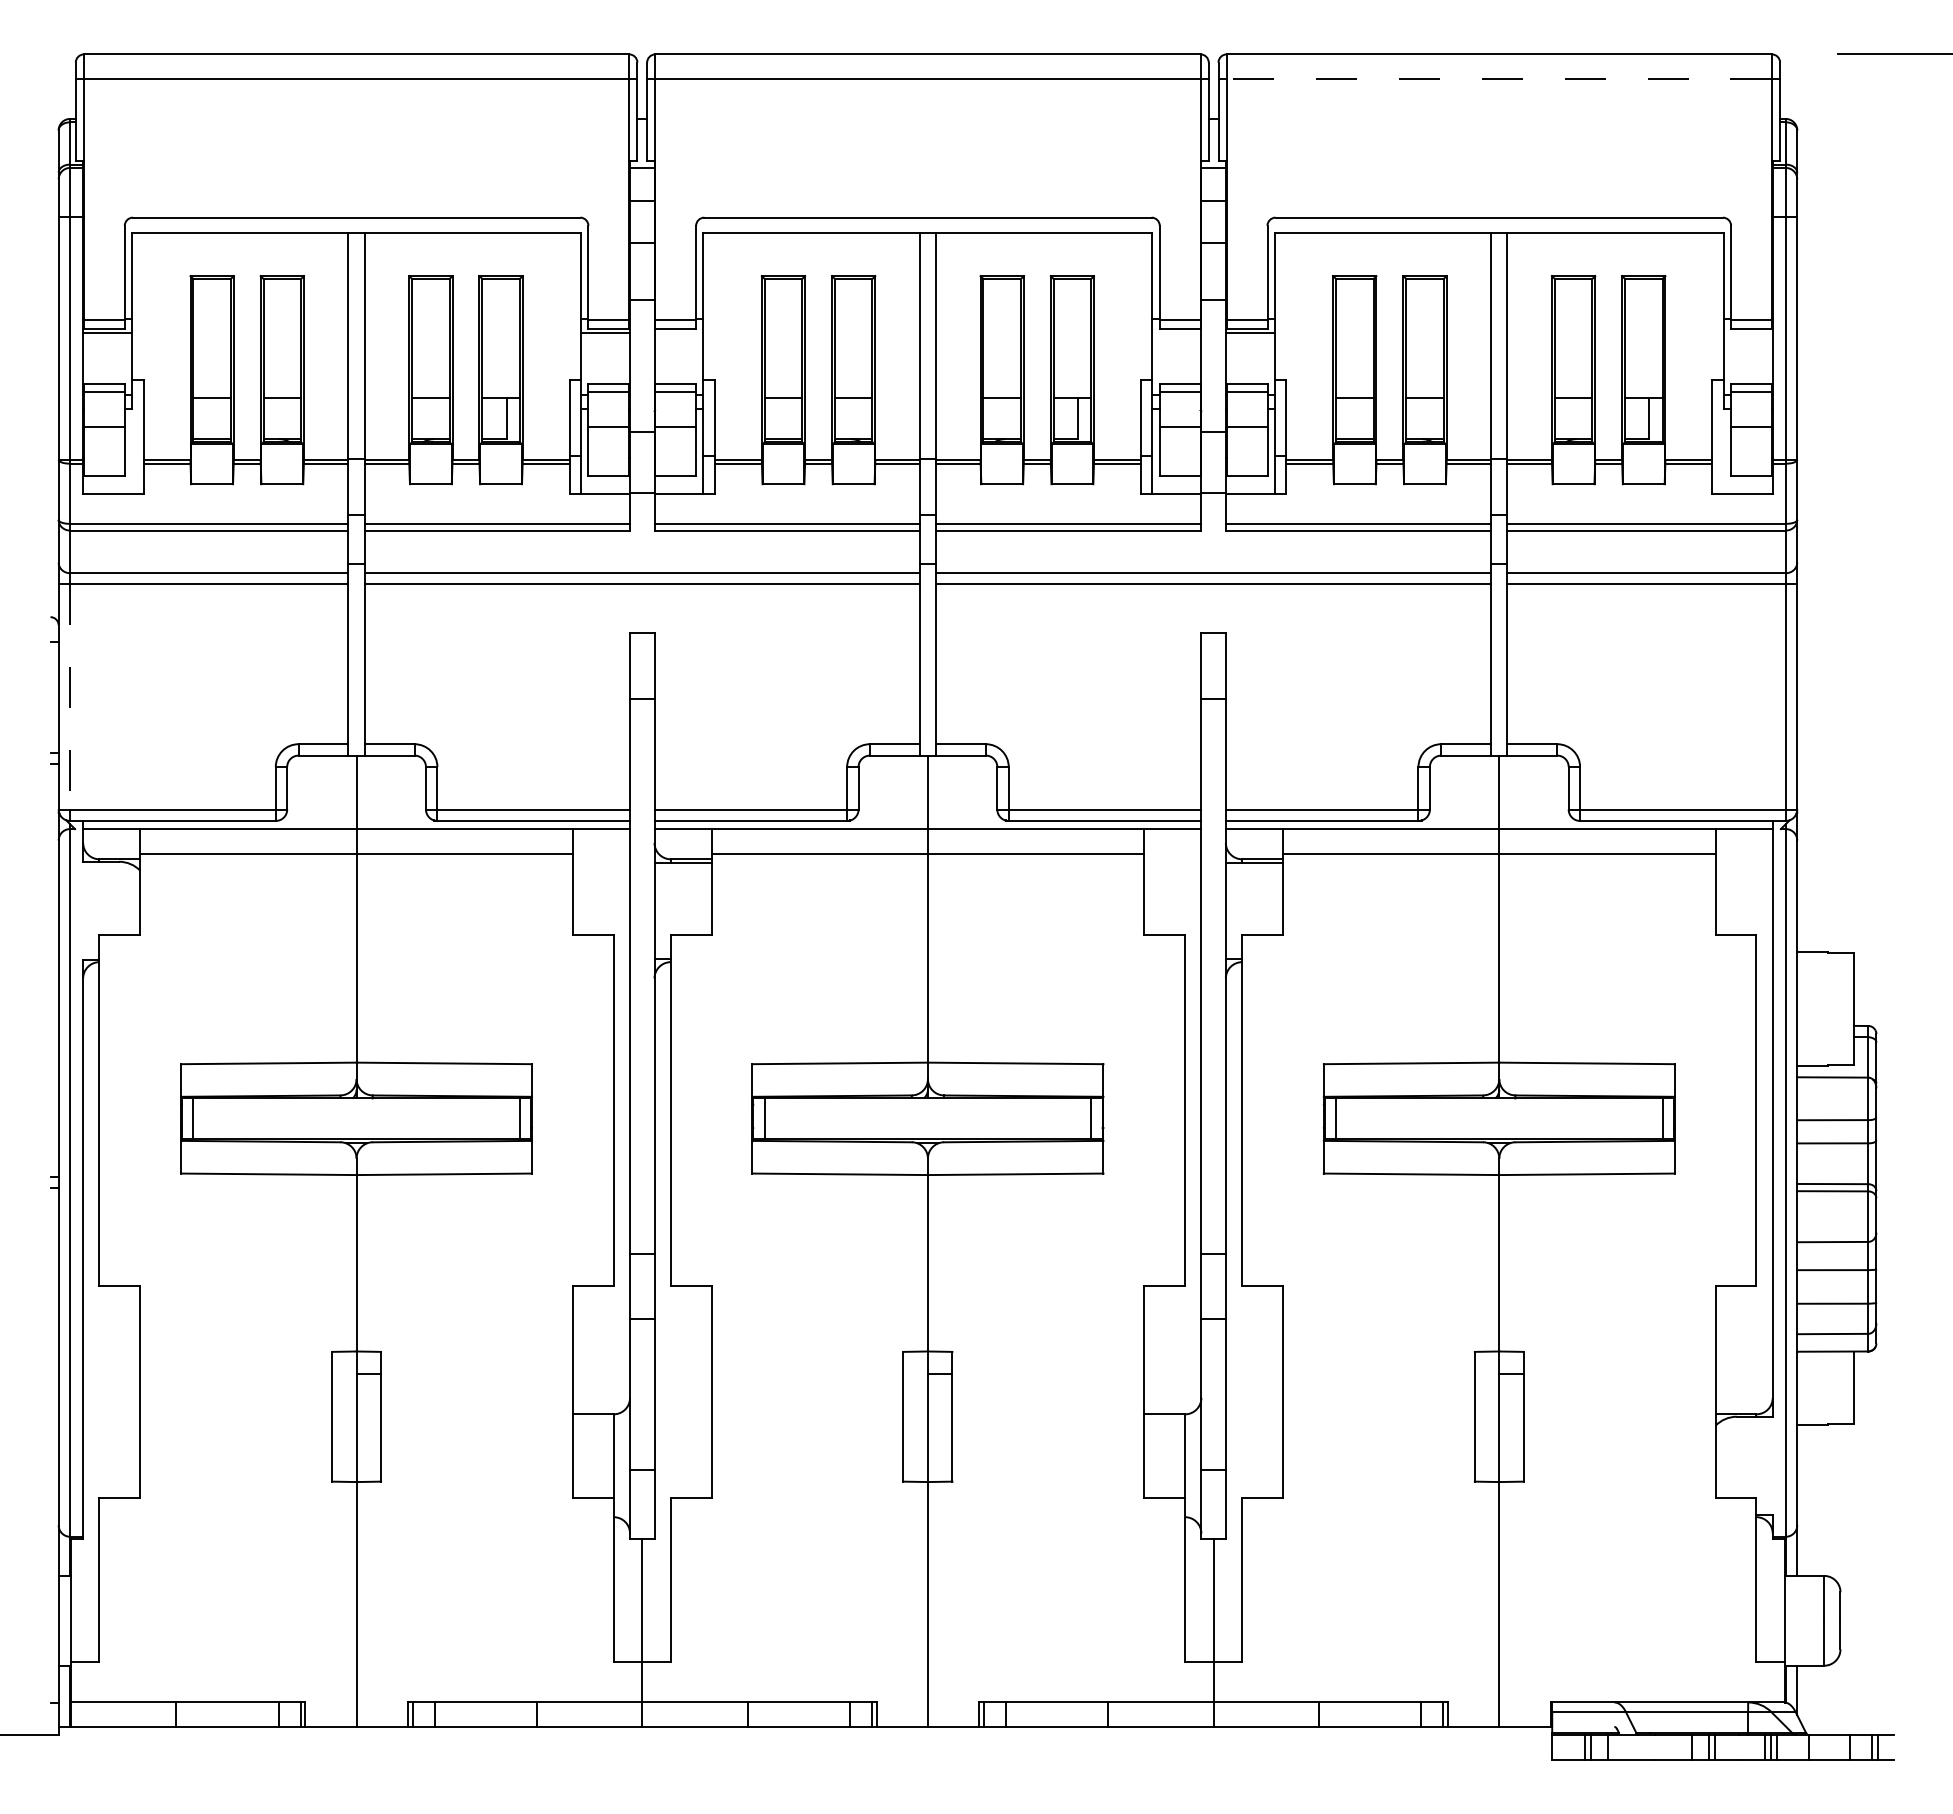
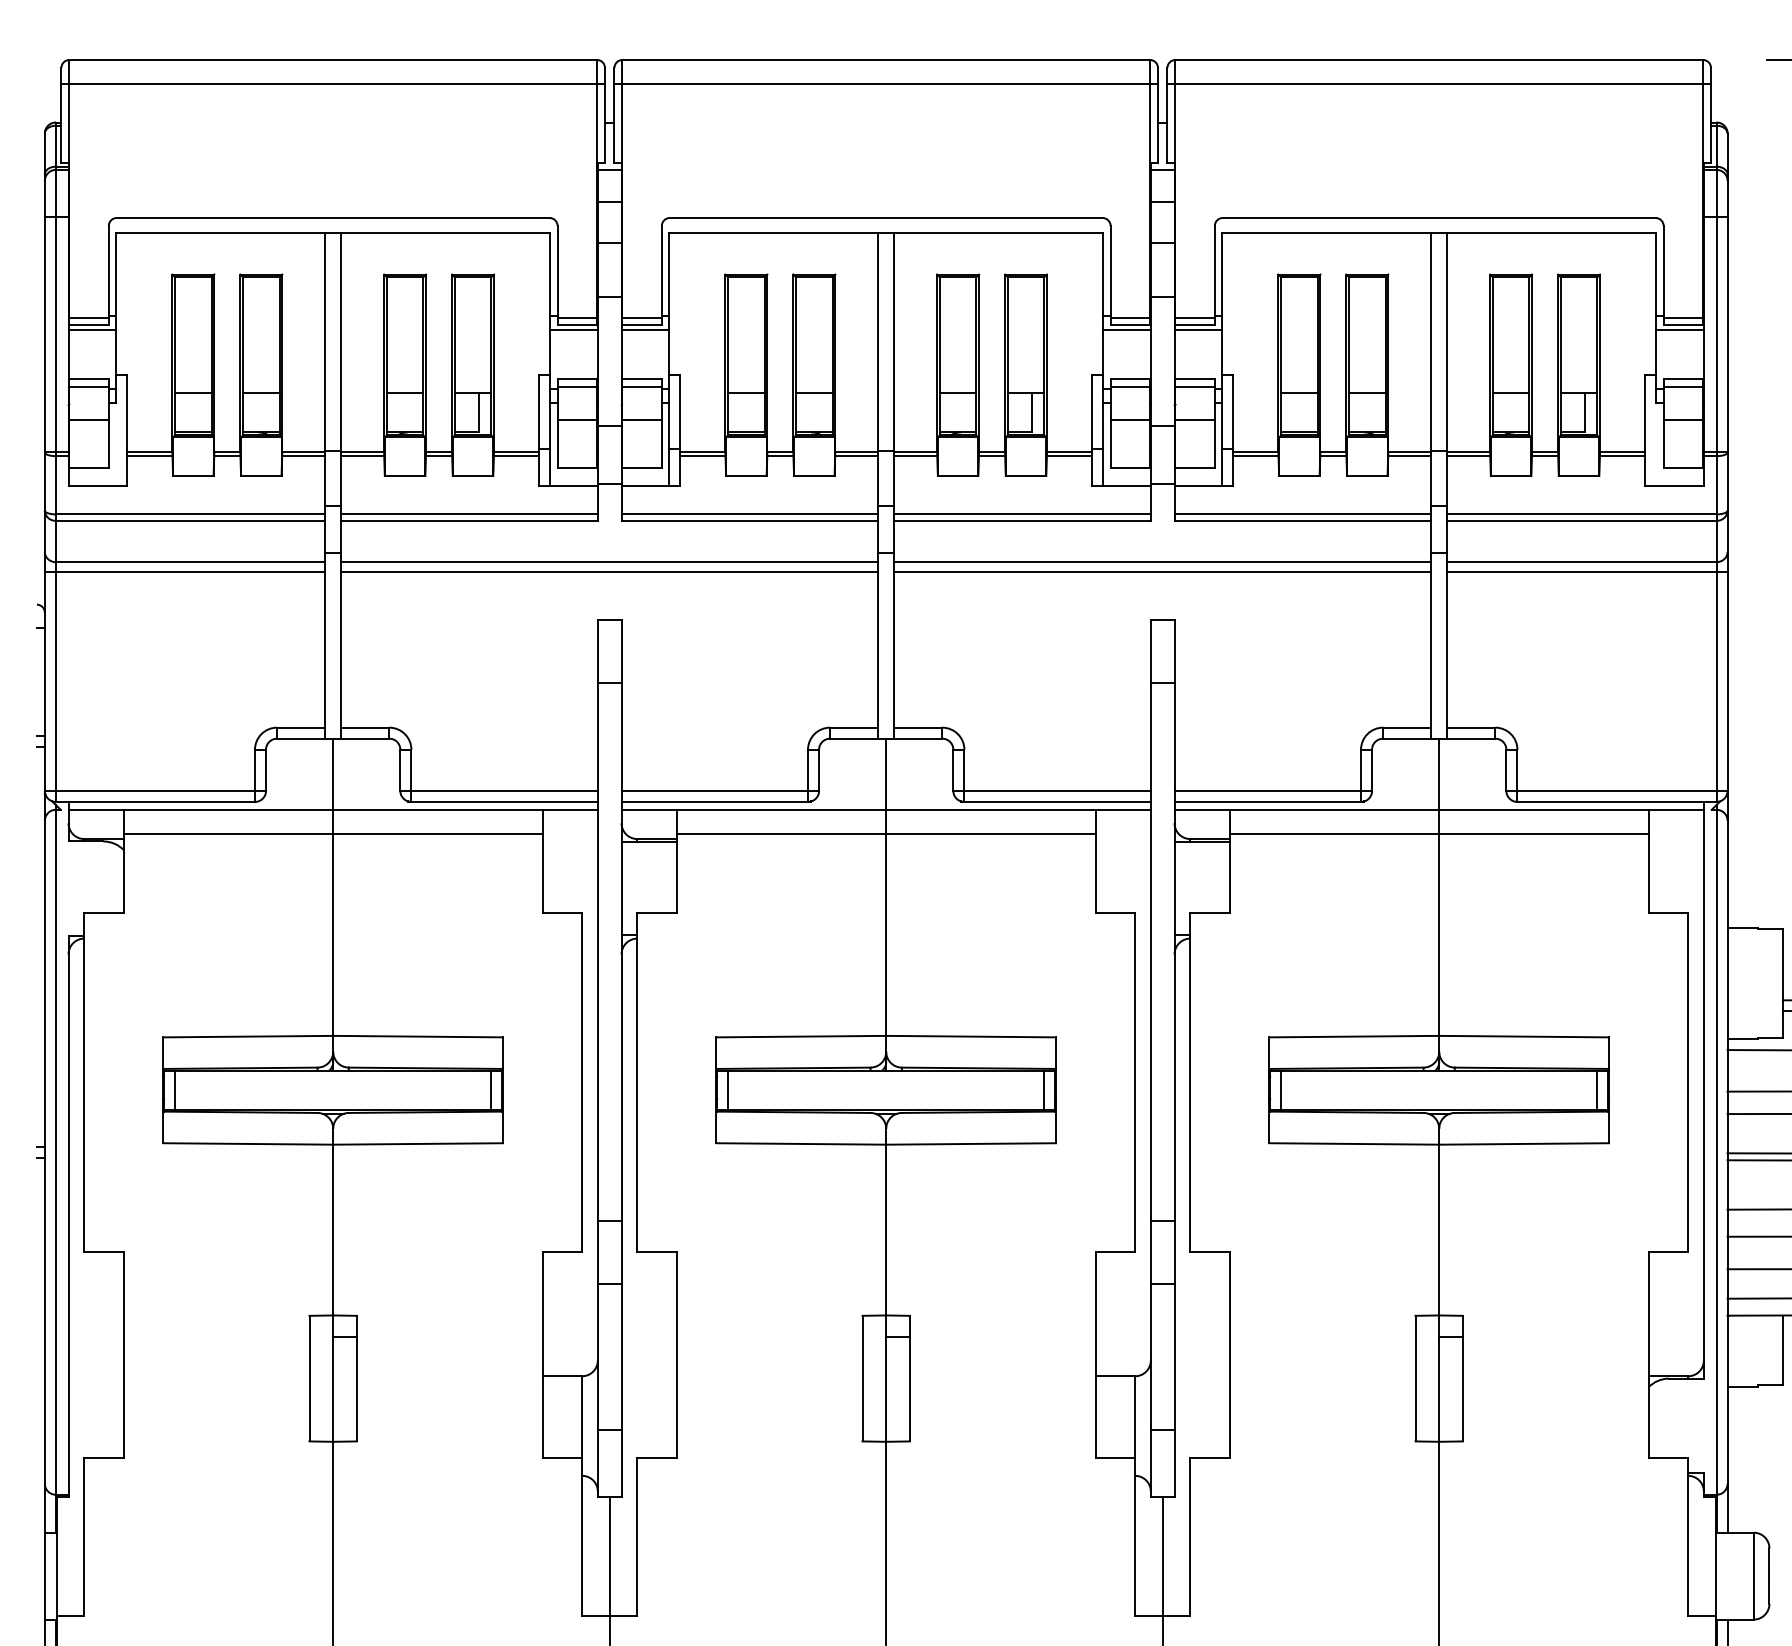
line: (1499, 78) -> (1439, 83), dashed -> solid
line: (678, 333) -> (644, 330), added
line: (1176, 333) -> (1126, 330), added
line: (1747, 333) -> (1679, 330), added
line: (70, 696) -> (56, 681), dashed -> solid

